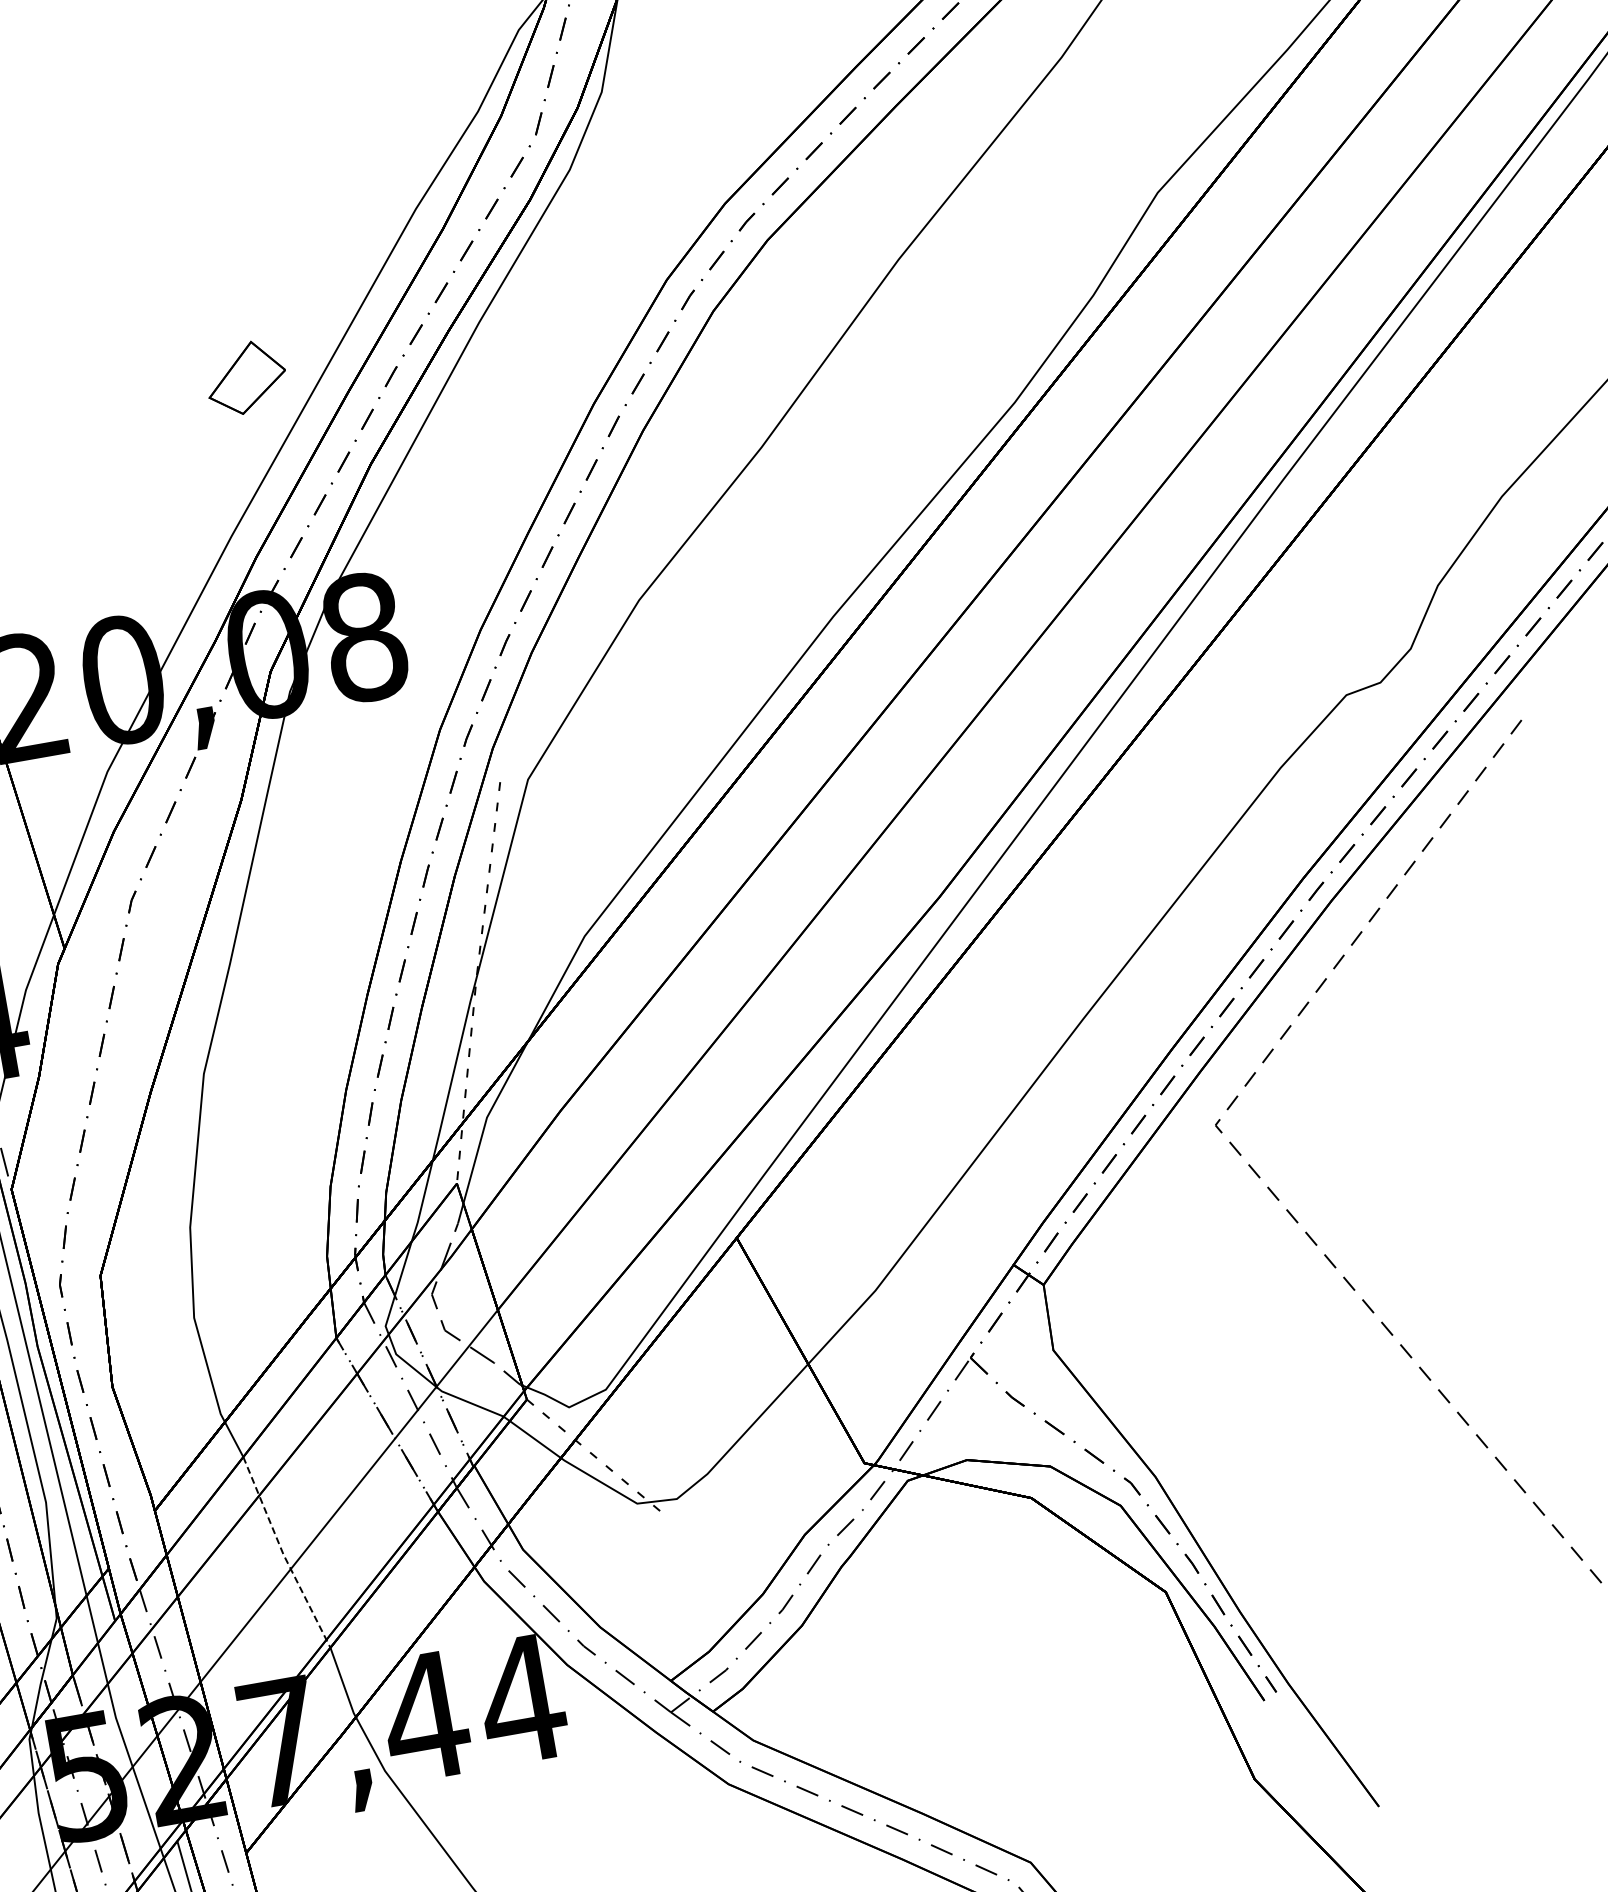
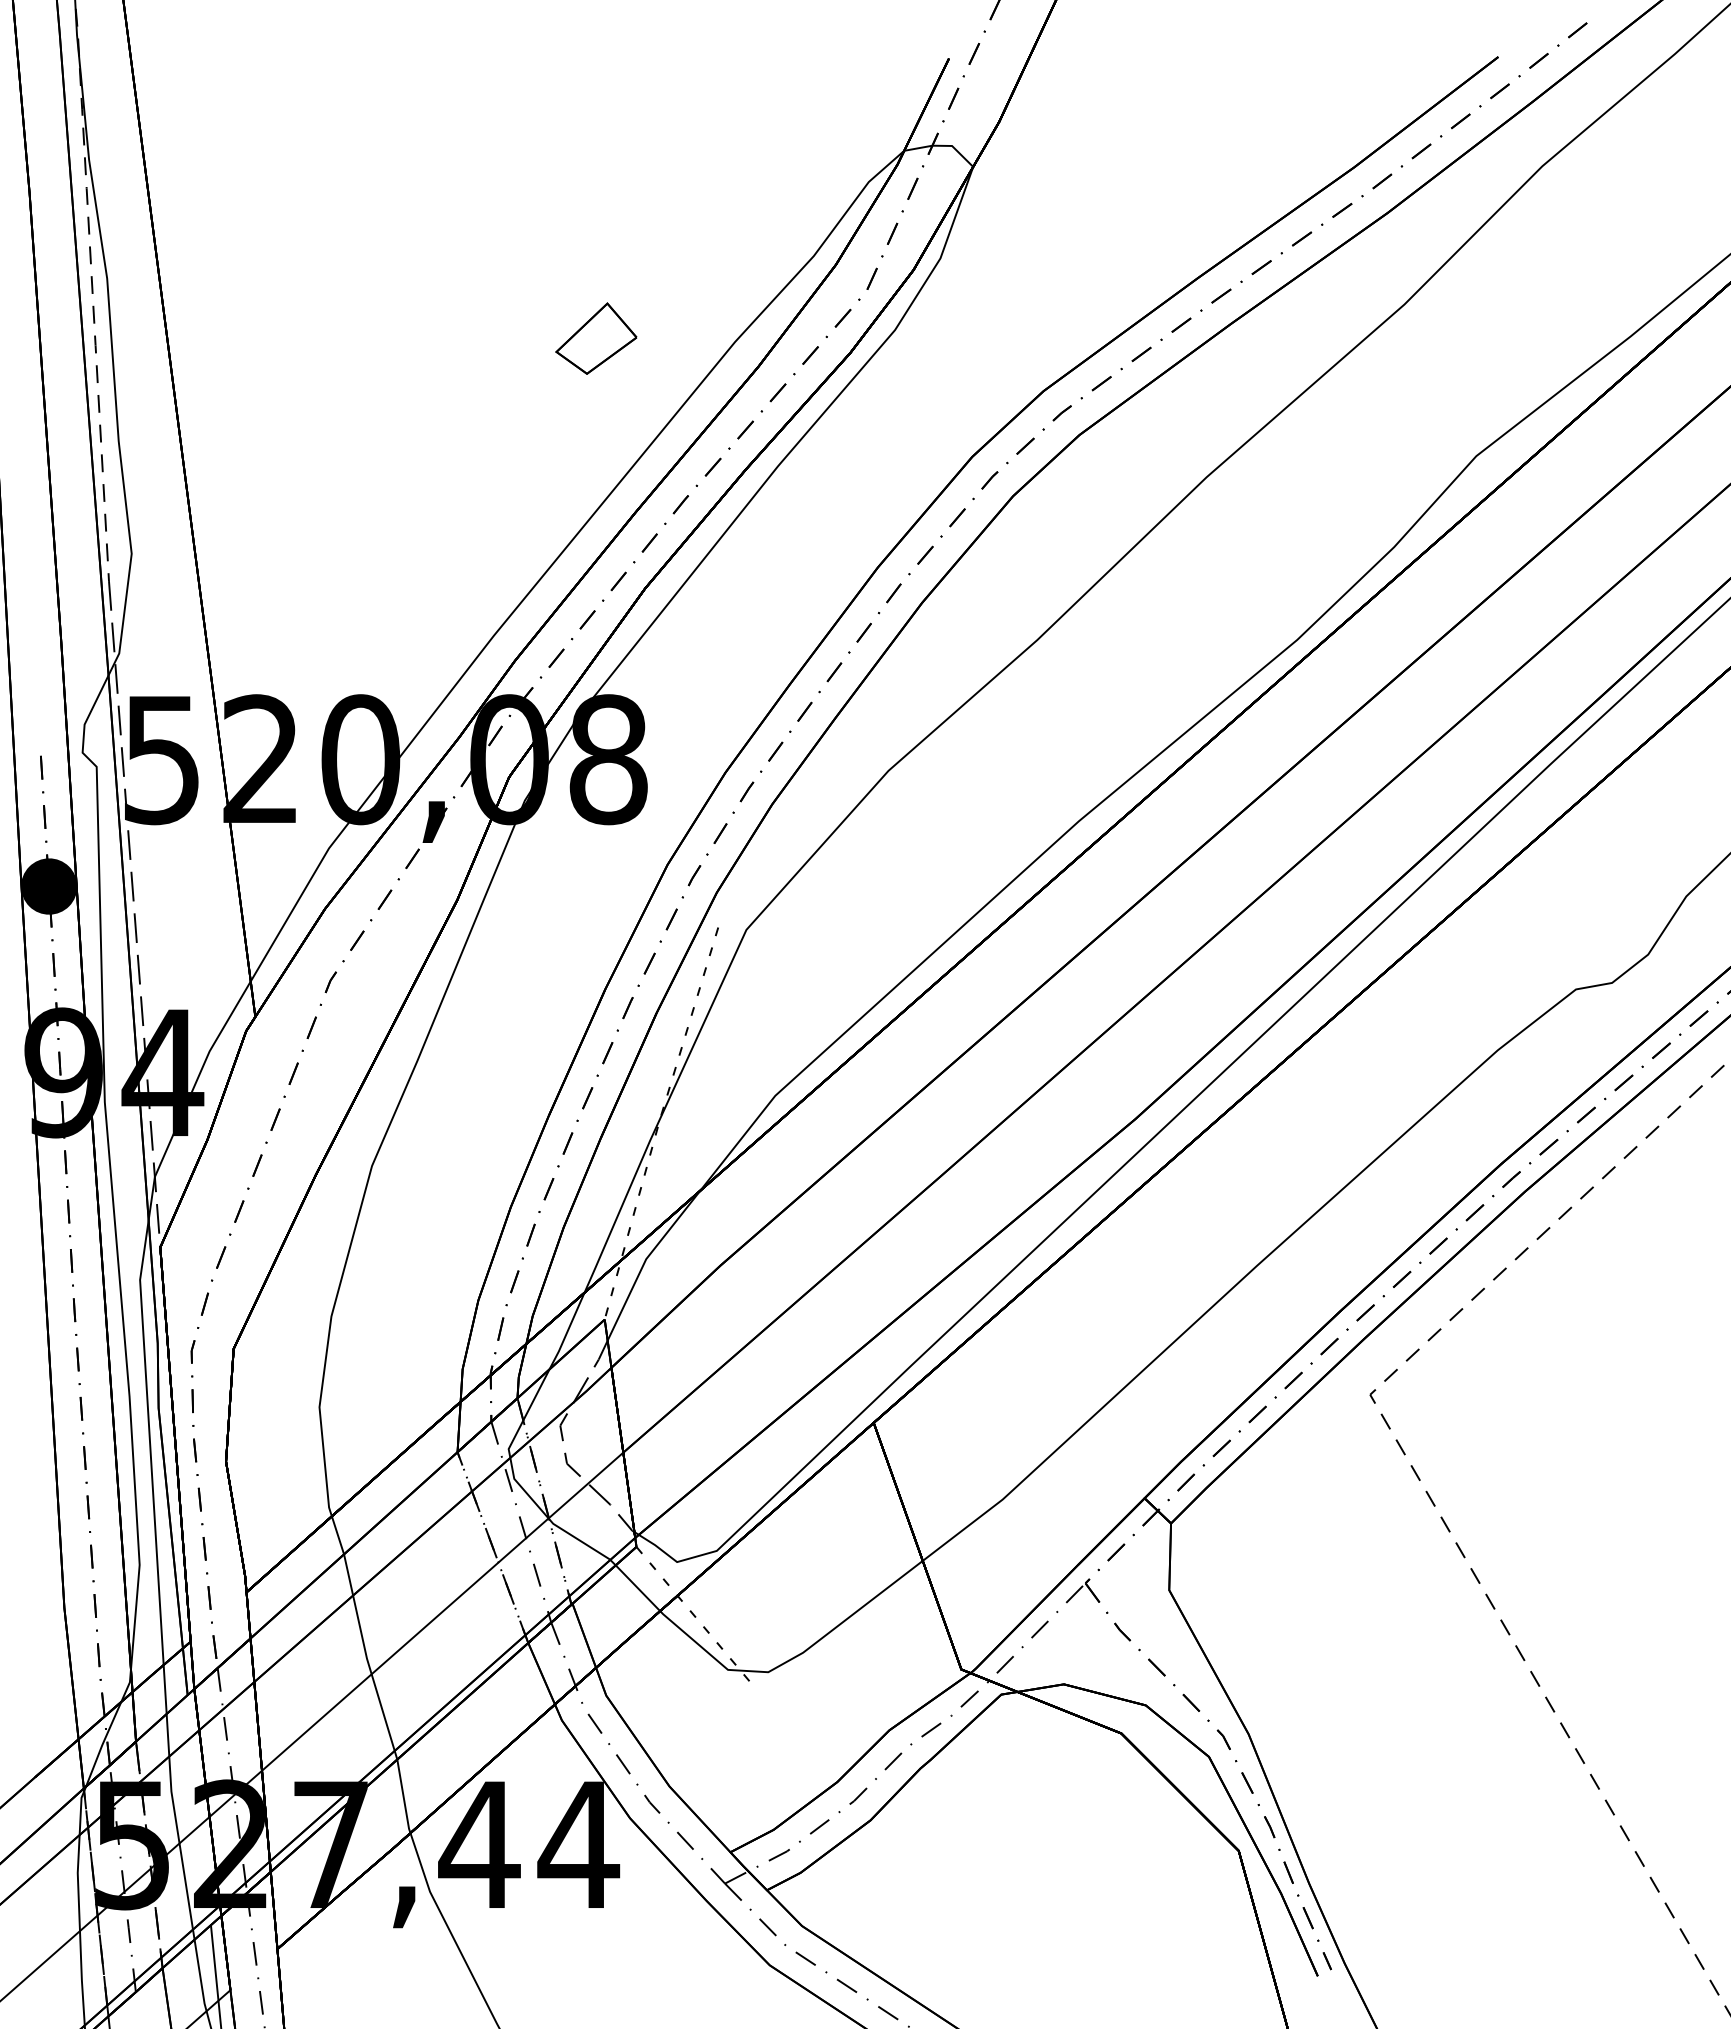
part: (246, 377) -> (596, 338), moved
line: (283, 1554) -> (366, 1658), dashed -> solid

